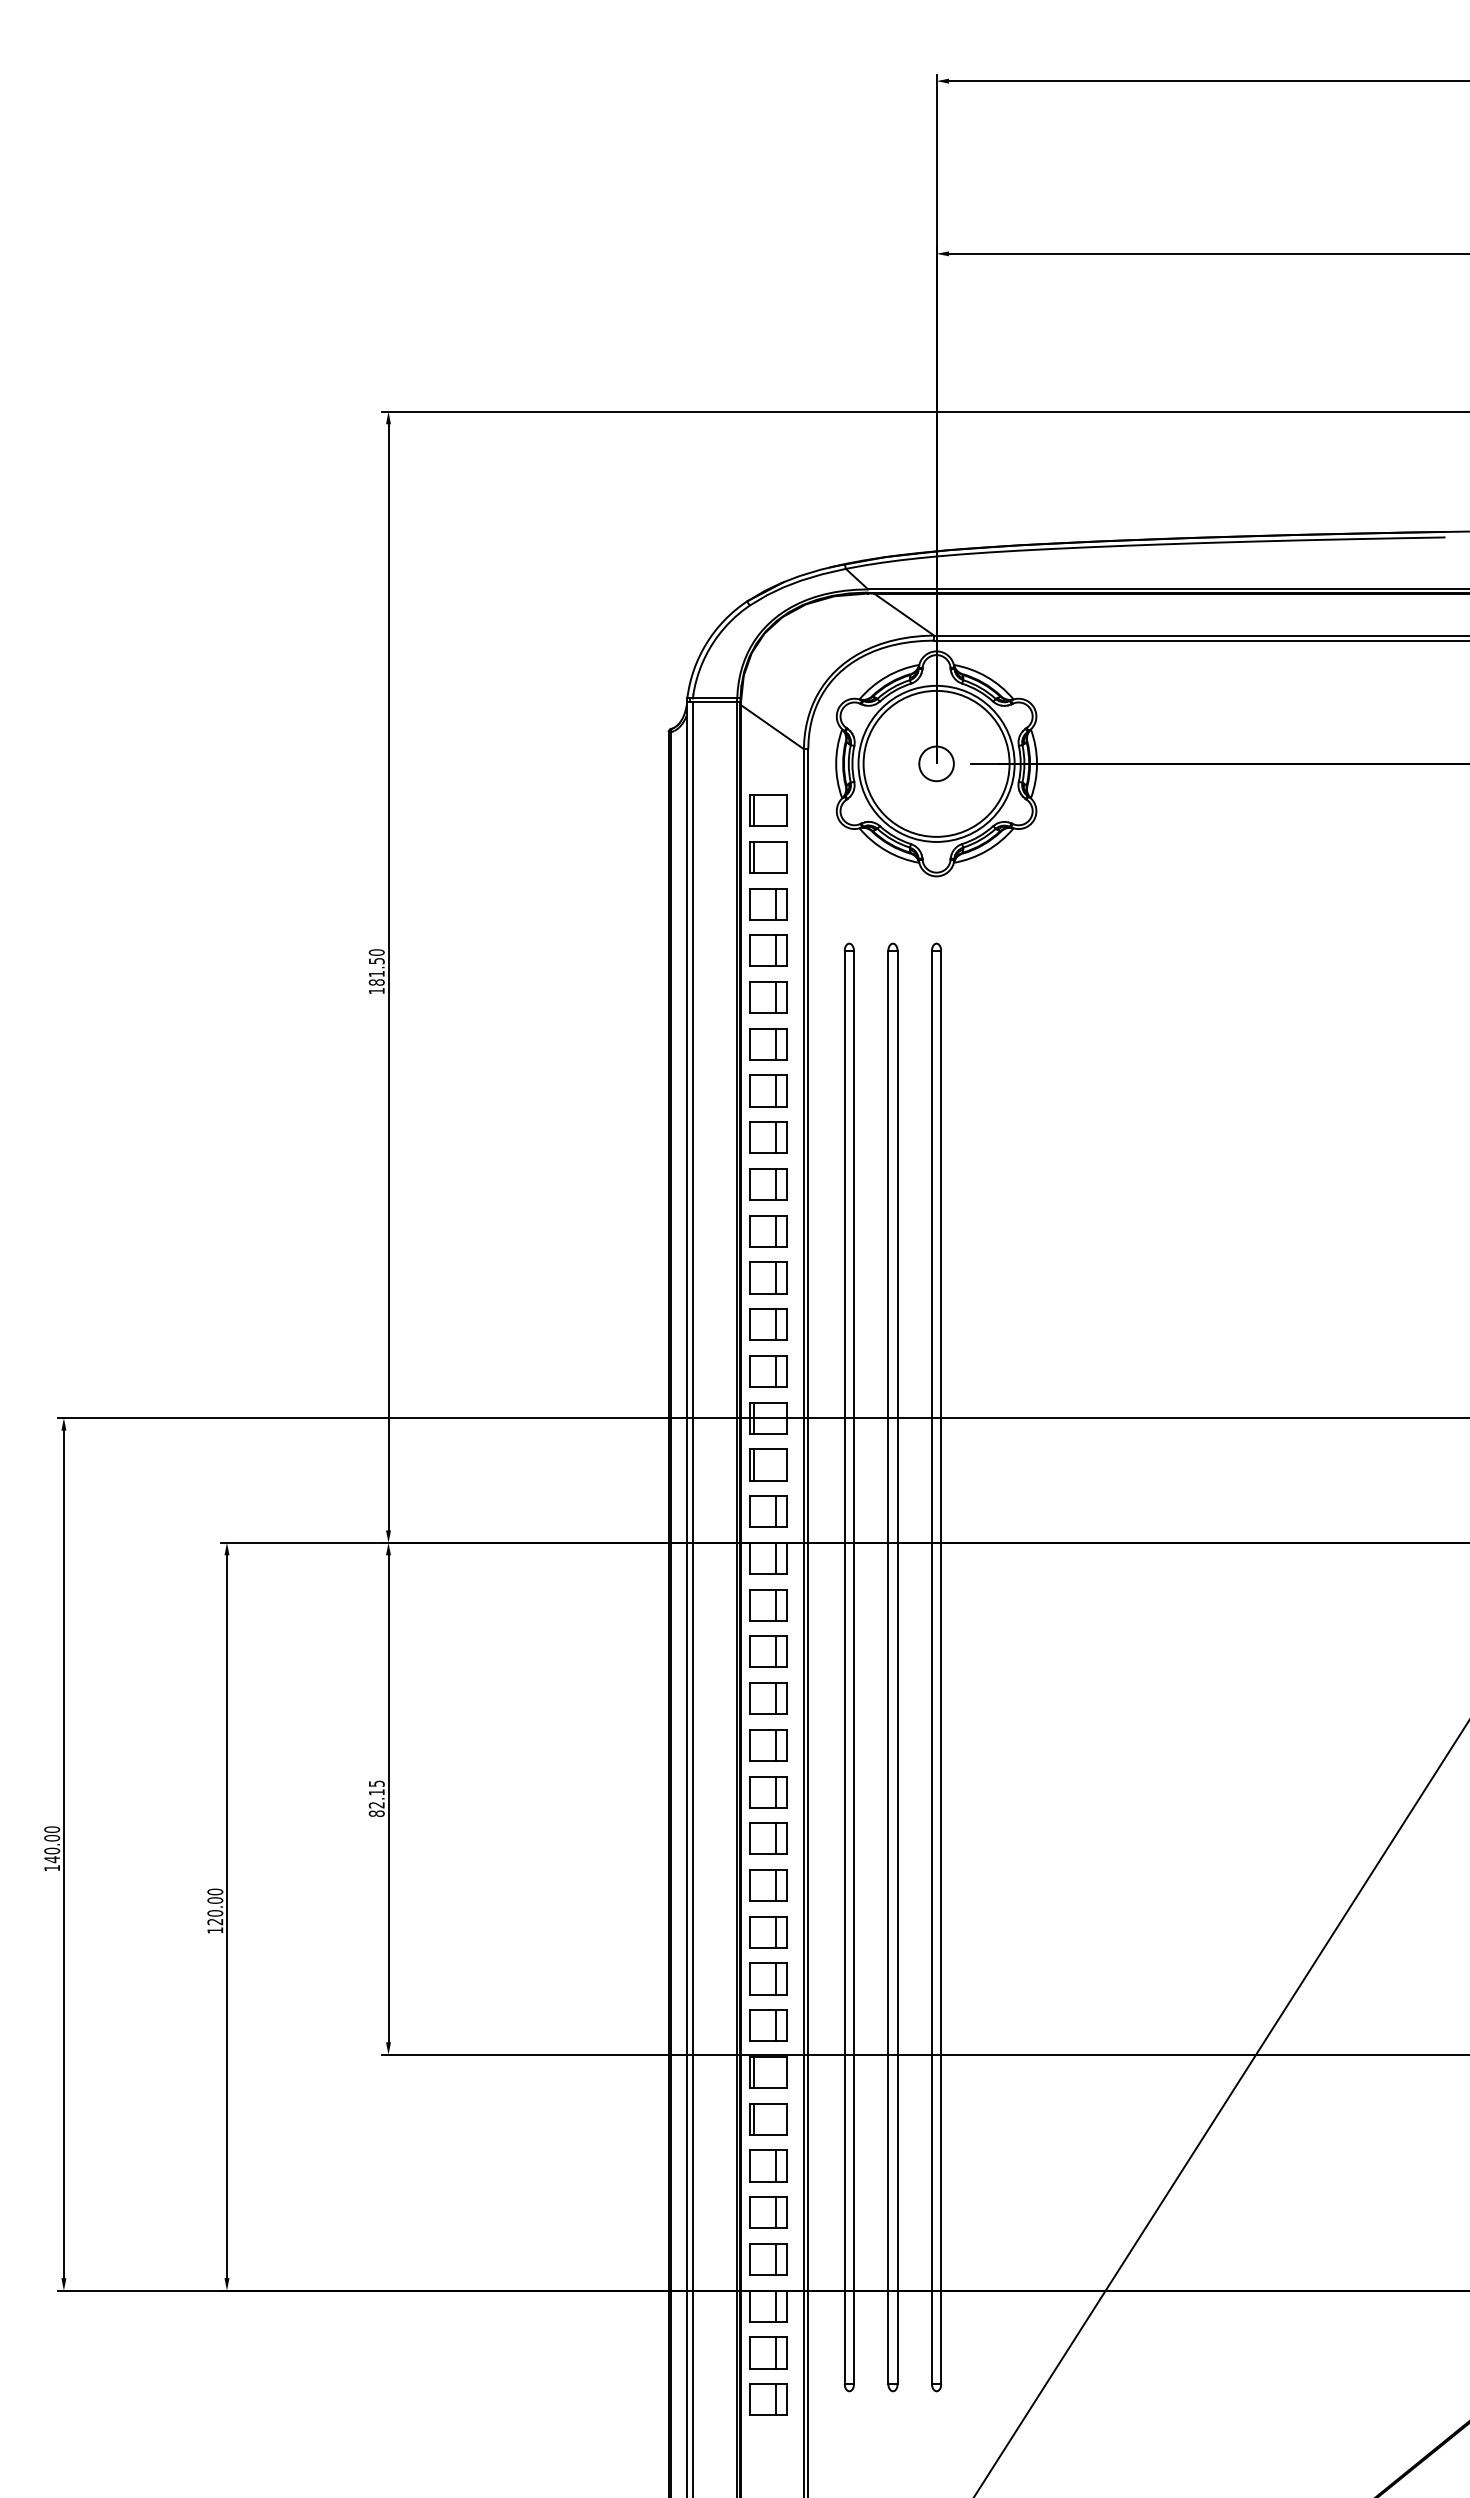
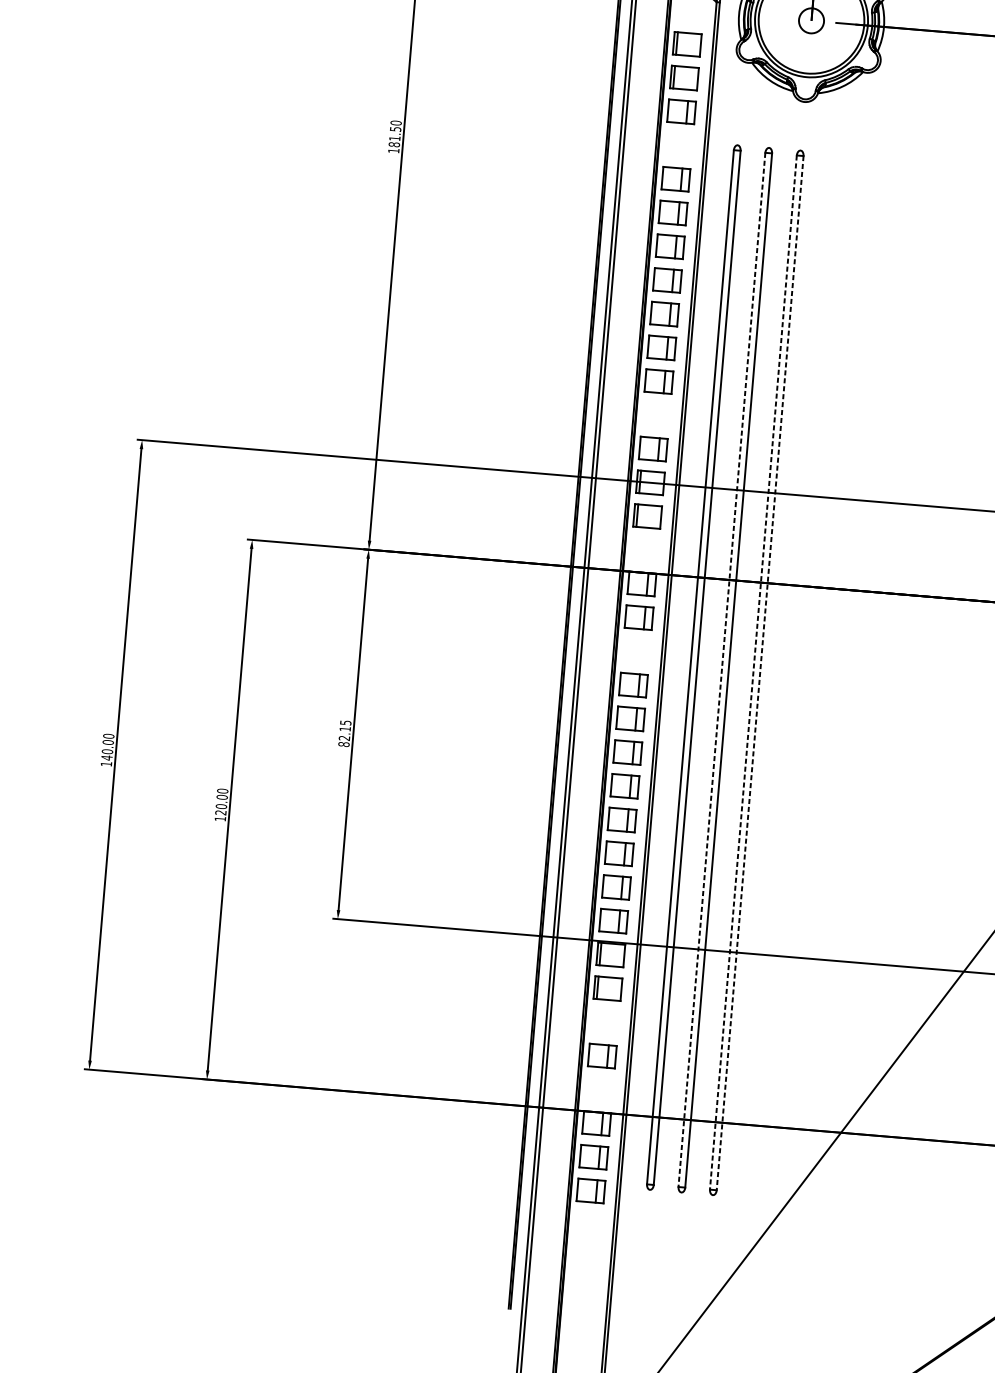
part: (768, 950) -> (678, 145), removed
part: (768, 1324) -> (656, 415), removed
part: (768, 1511) -> (644, 550), removed
part: (768, 1651) -> (636, 651), removed
line: (888, 1667) -> (722, 669), solid -> dashed
line: (931, 1667) -> (753, 672), solid -> dashed
line: (941, 1667) -> (760, 673), solid -> dashed
part: (768, 2165) -> (605, 1022), removed
part: (768, 2259) -> (599, 1089), removed

